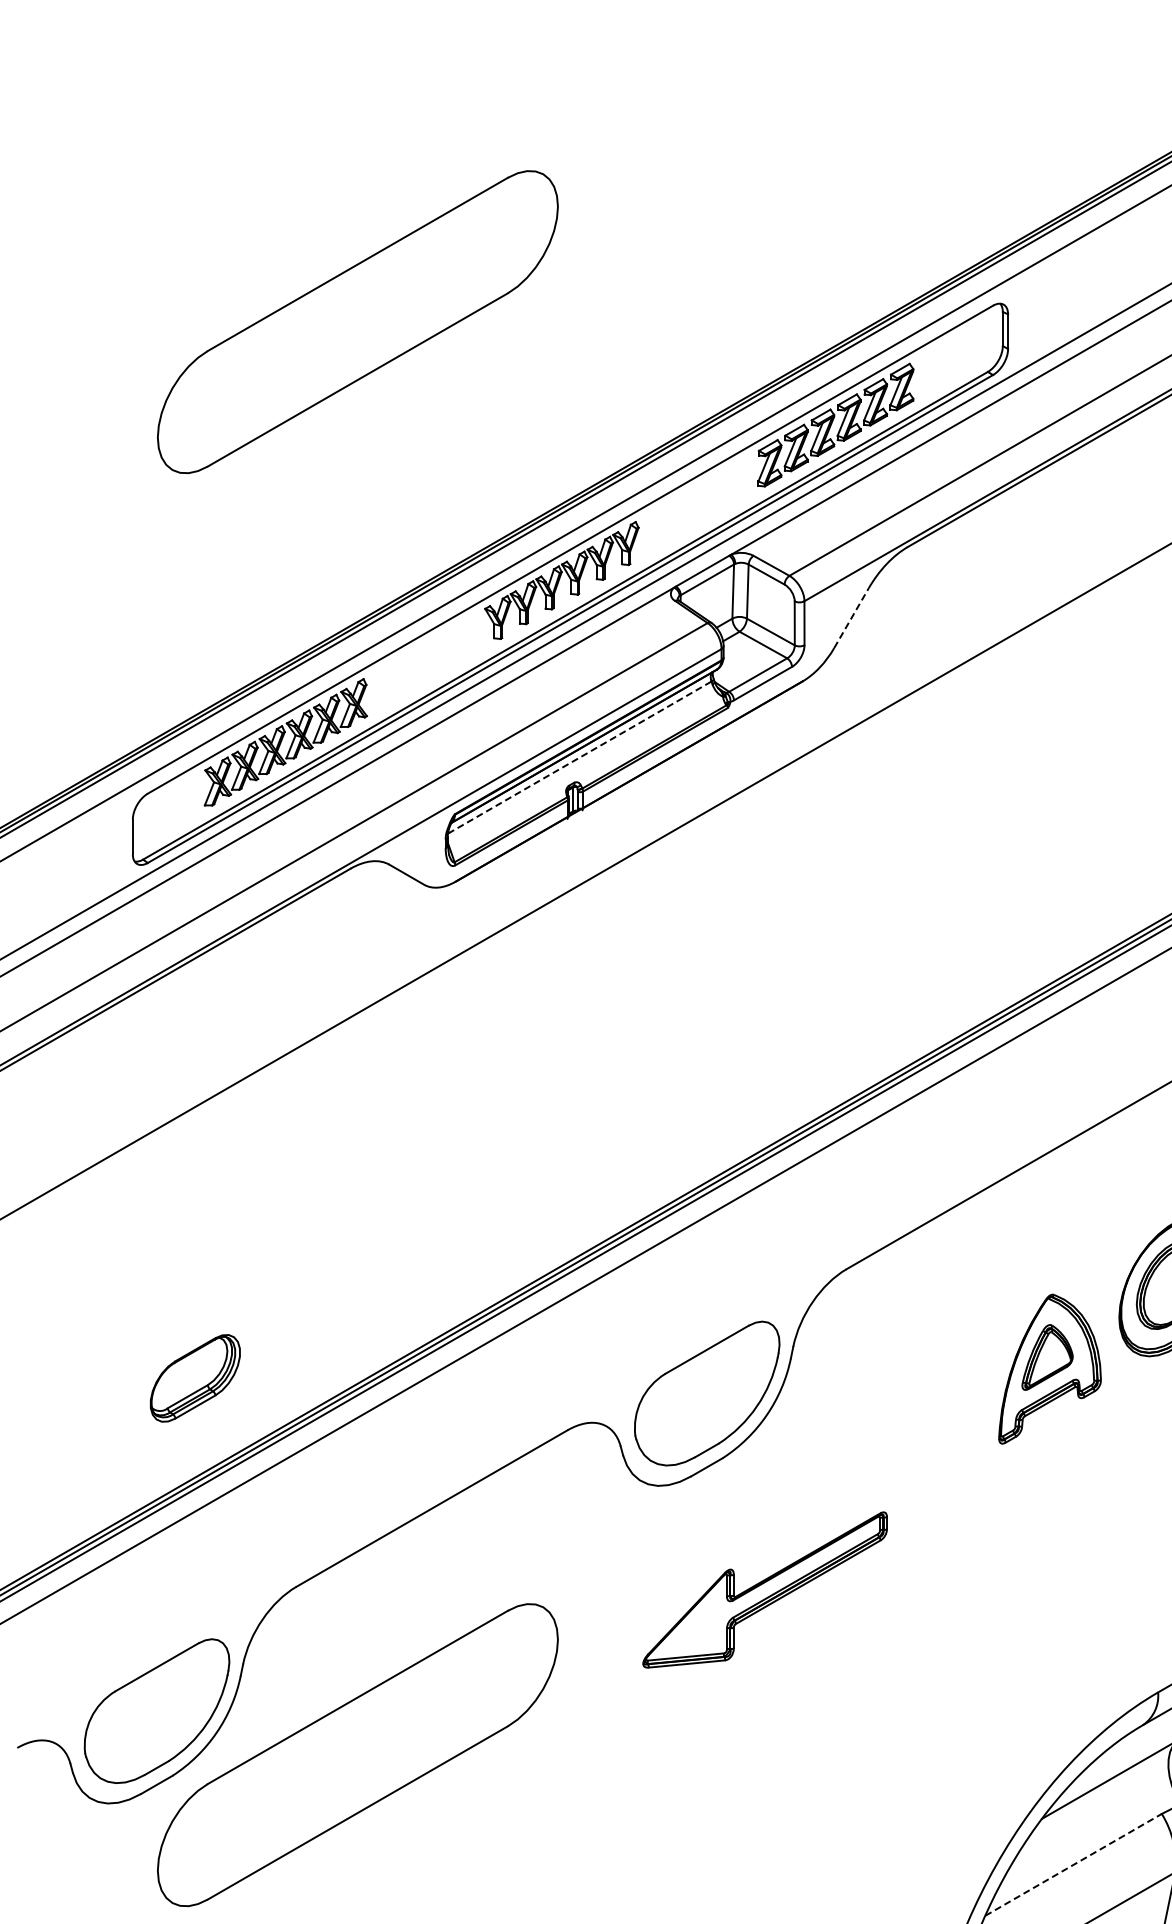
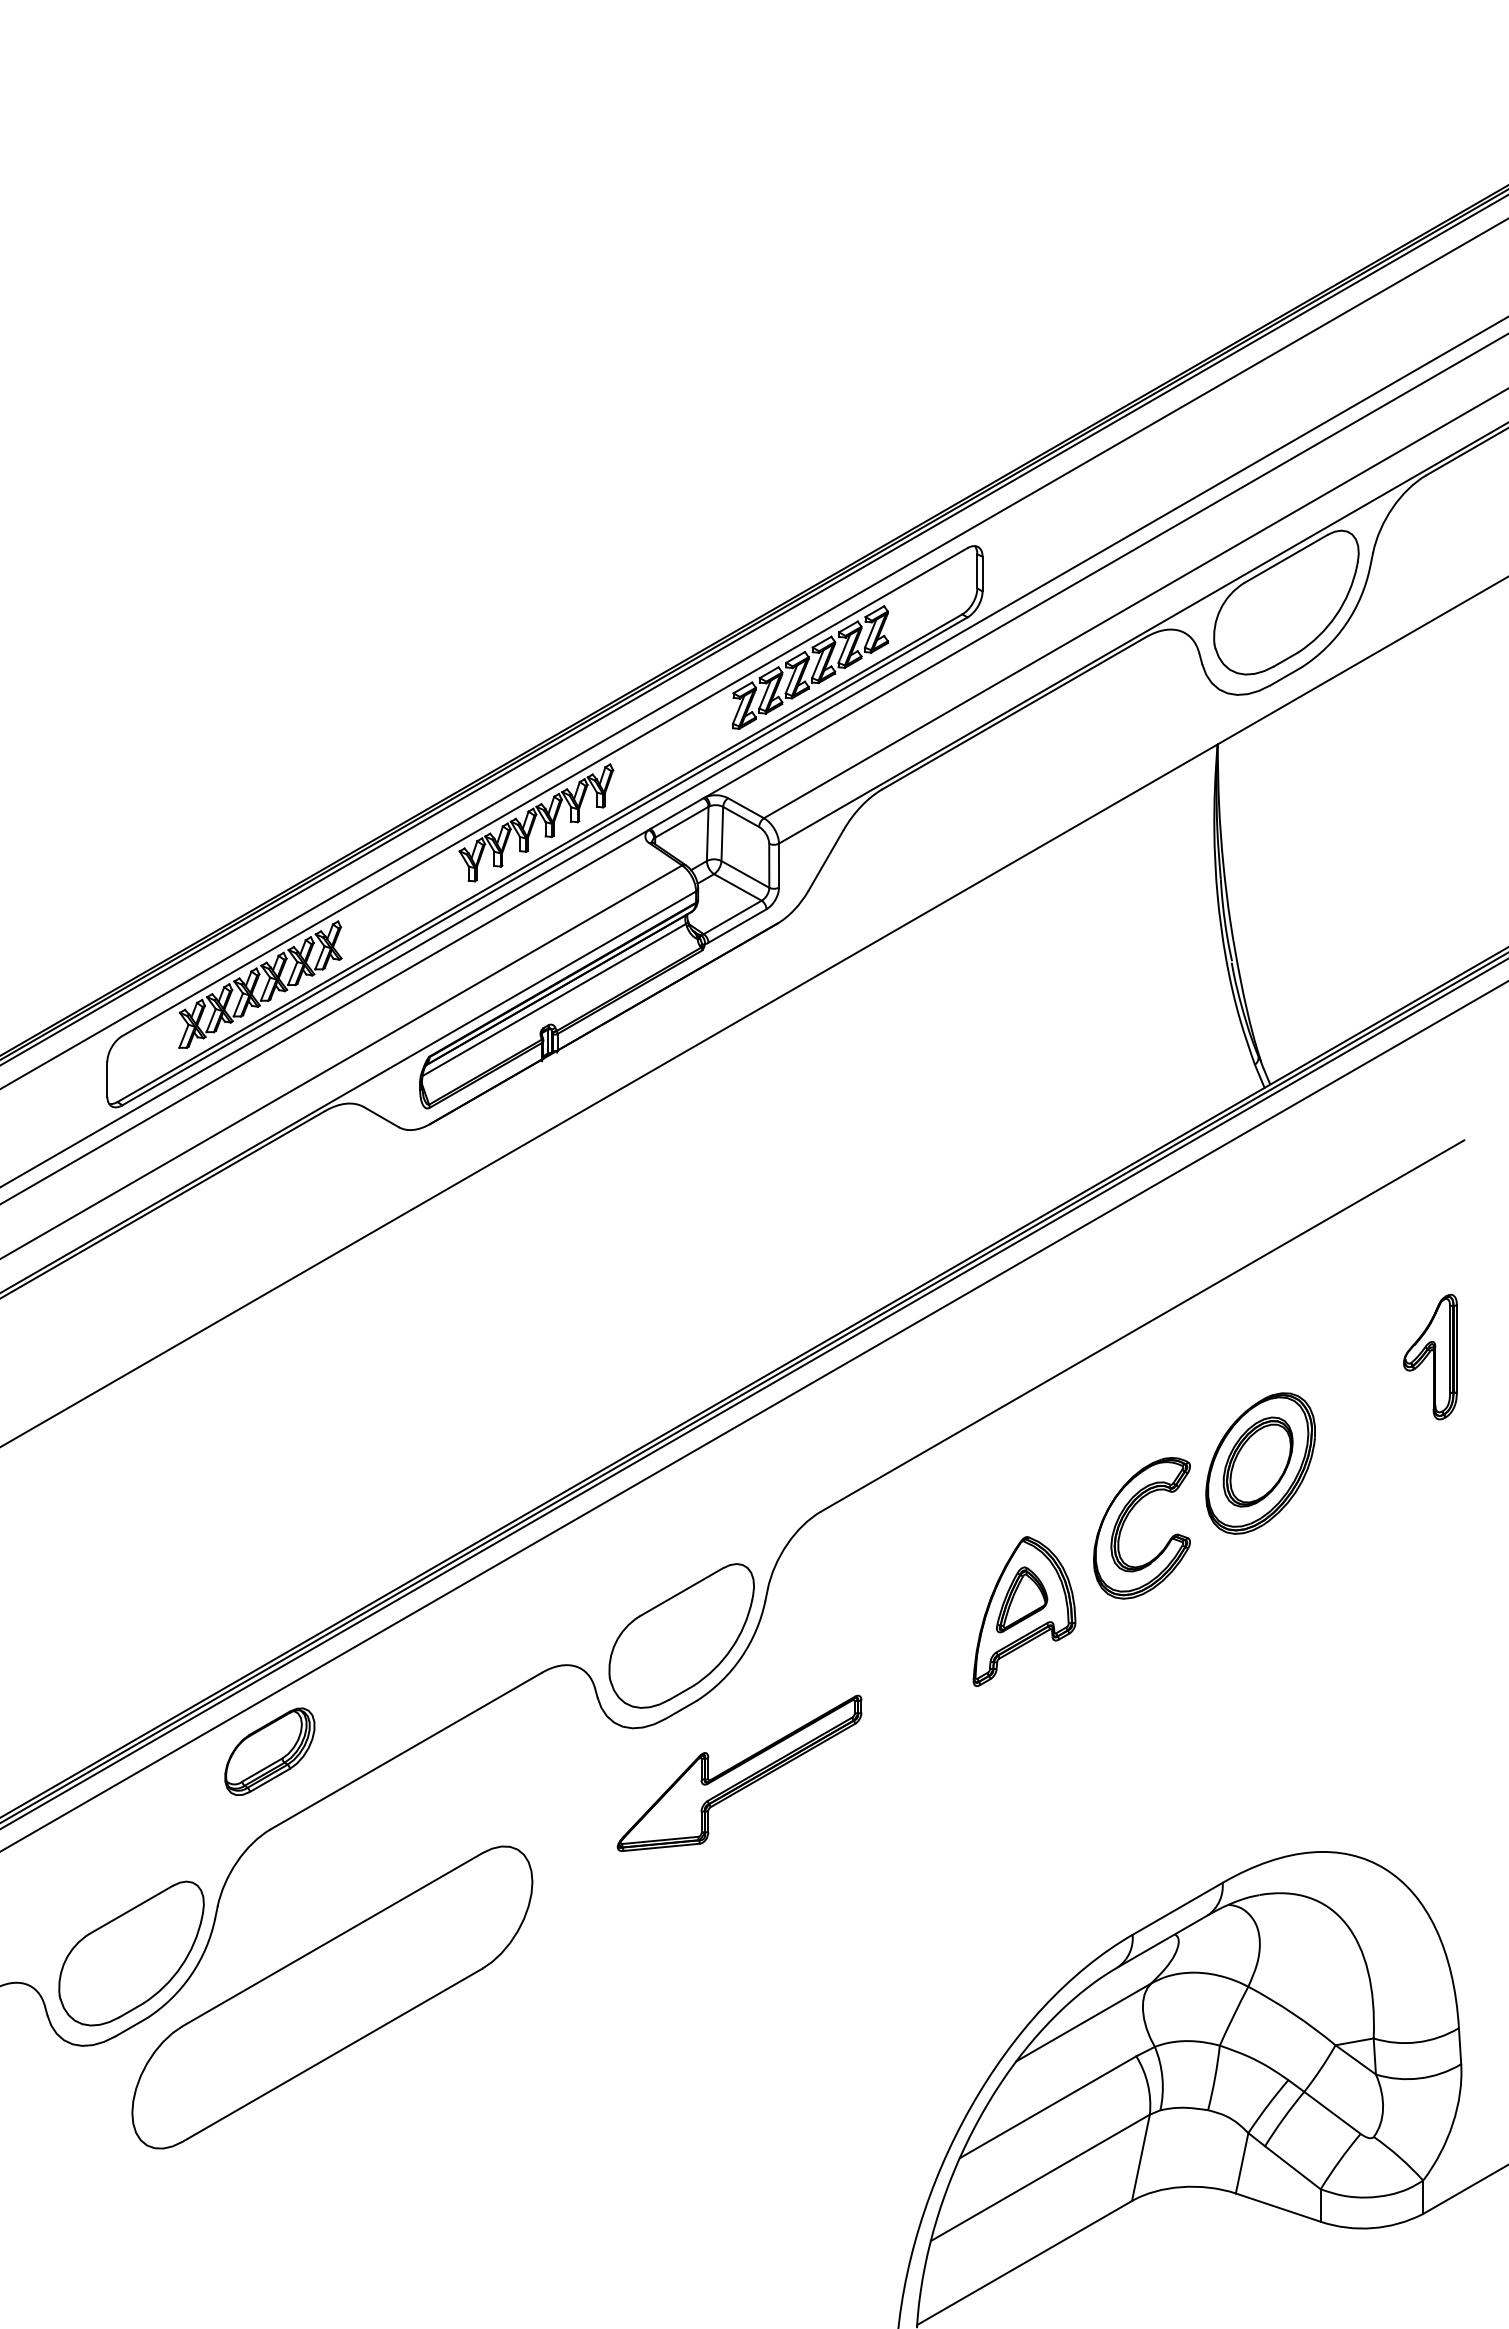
part: (357, 322) -> (332, 564), removed
line: (851, 618) -> (826, 860), dashed -> solid
line: (579, 757) -> (554, 999), dashed -> solid
part: (194, 1378) -> (269, 1751), moved
part: (764, 1589) -> (739, 1772), moved
line: (1073, 1865) -> (1048, 2107), dashed -> solid

